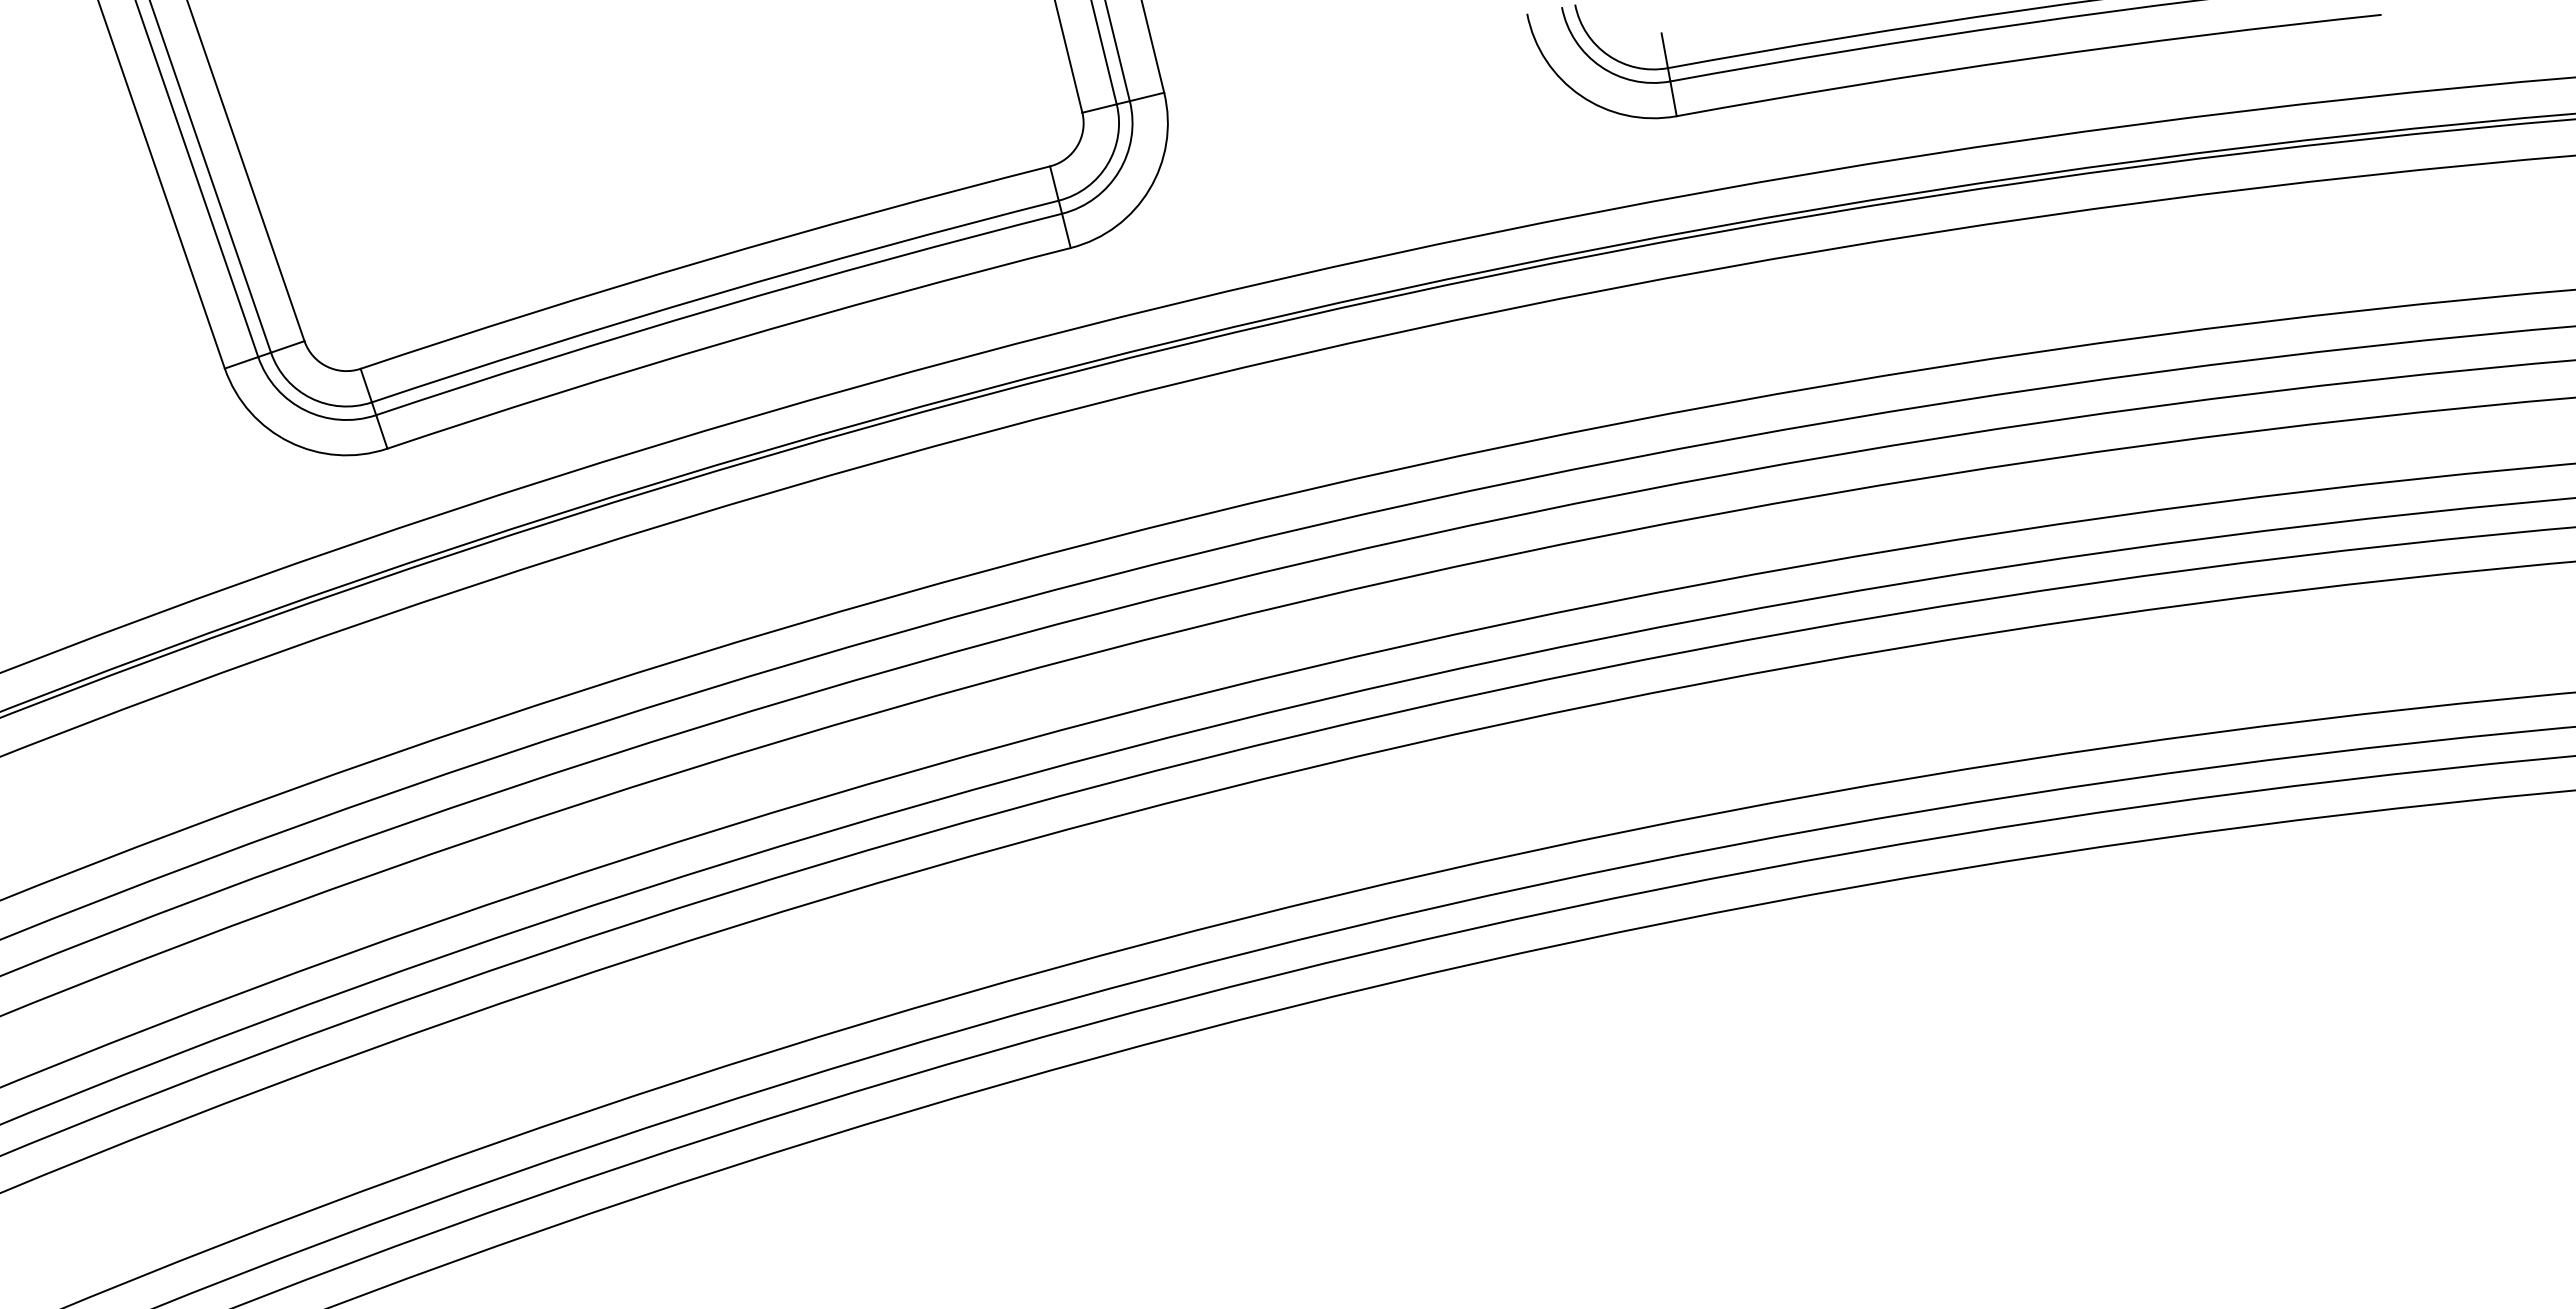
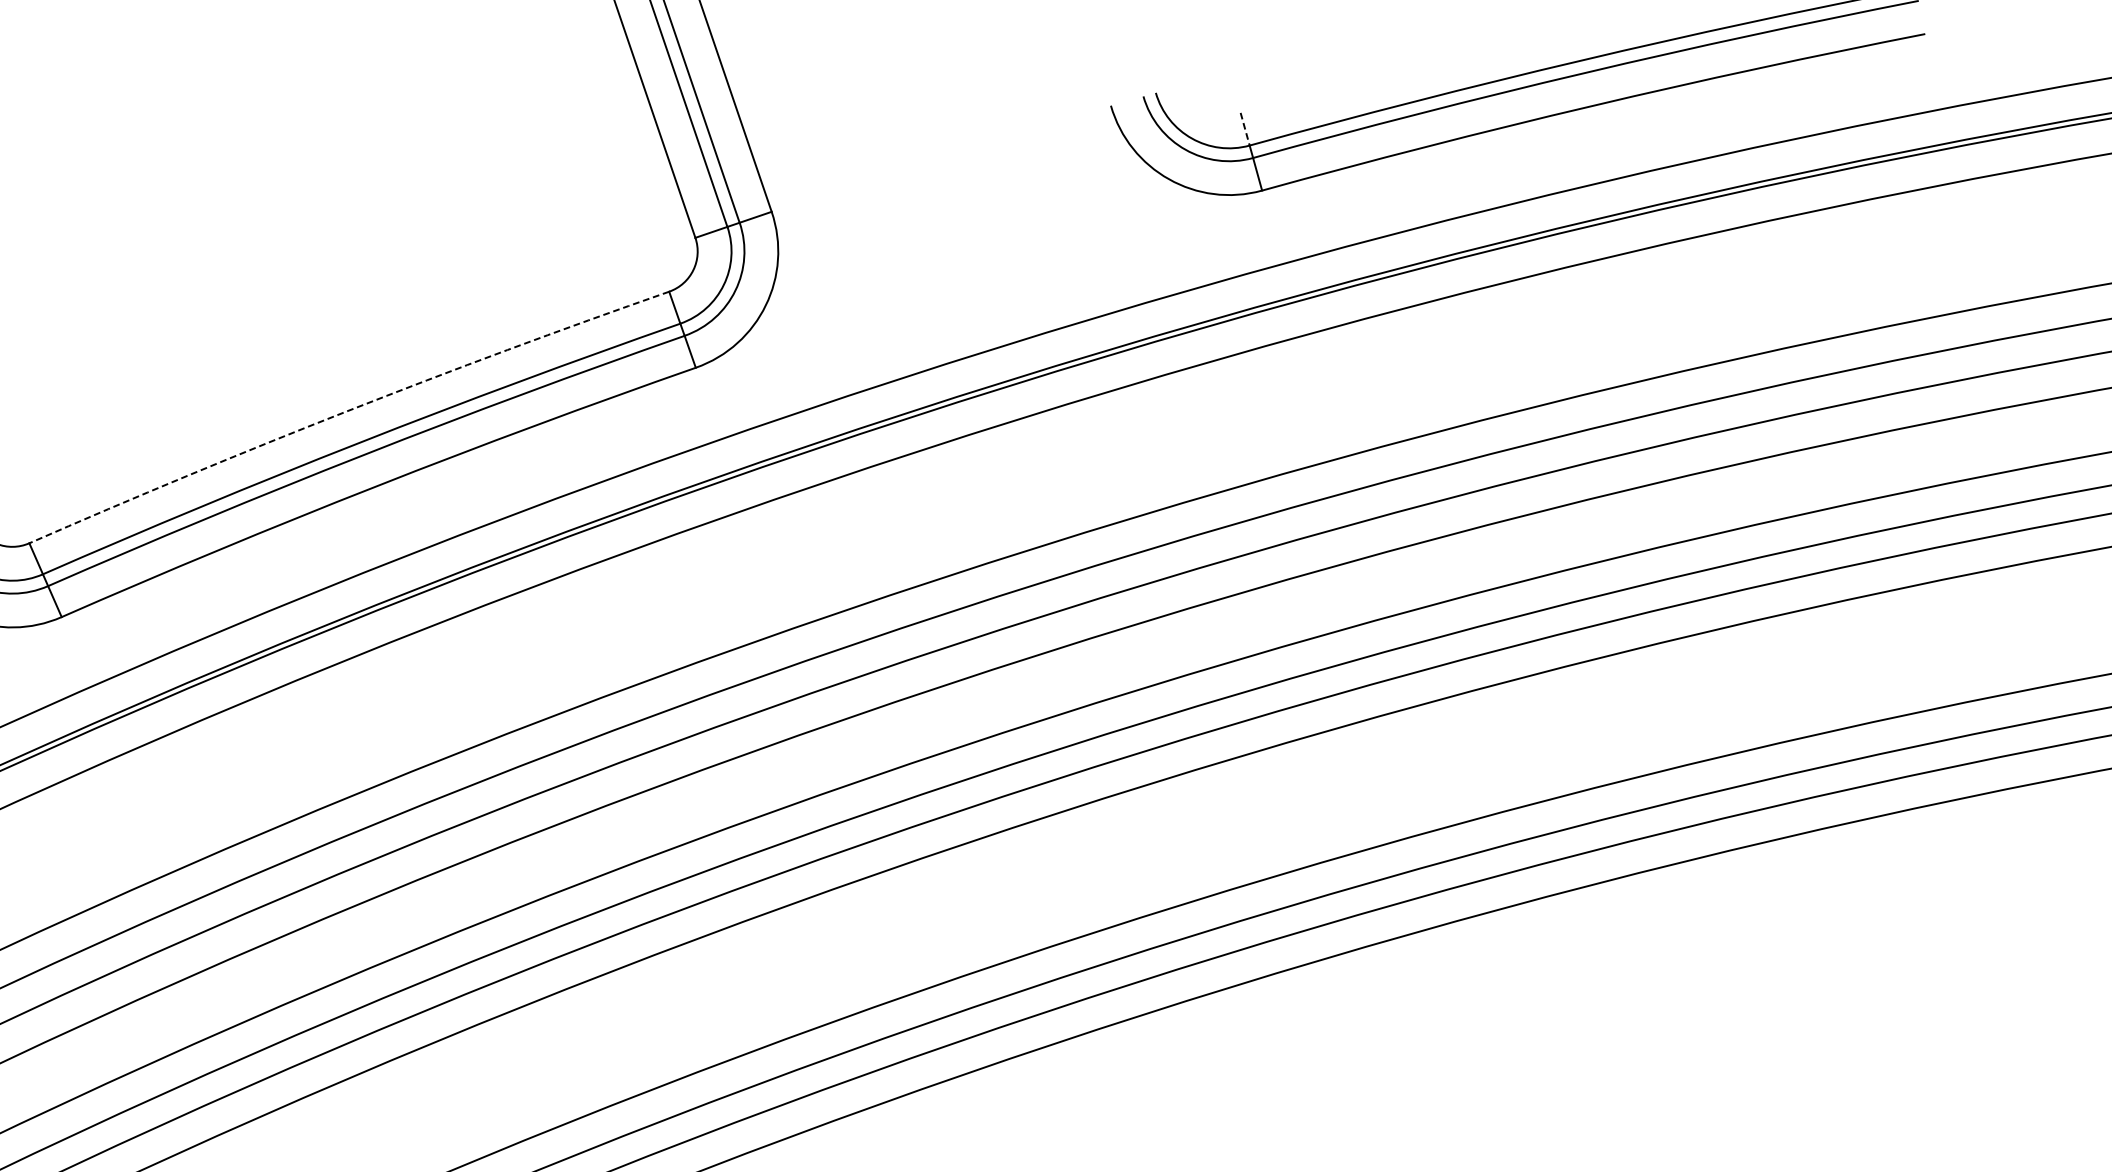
line: (1664, 50) -> (1244, 129), solid -> dashed
arc: (703, 261) -> (346, 411), solid -> dashed

